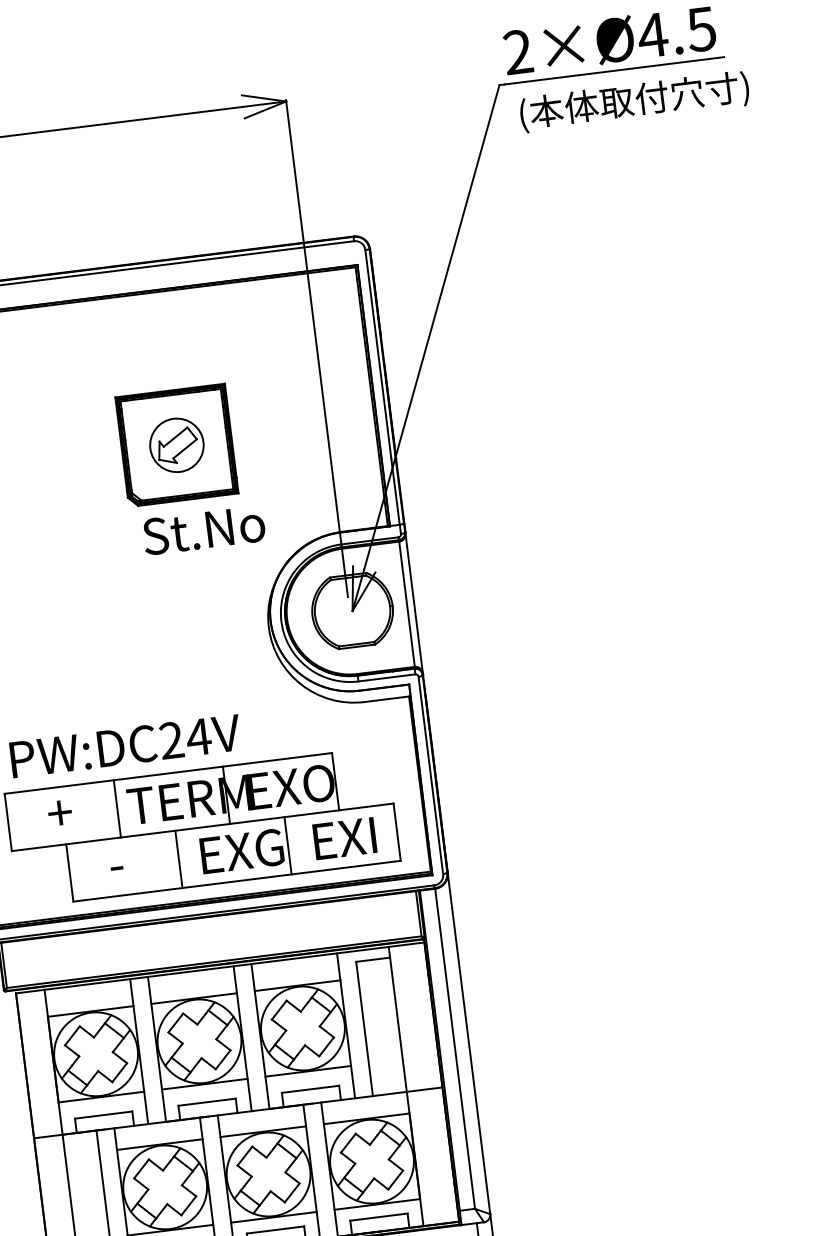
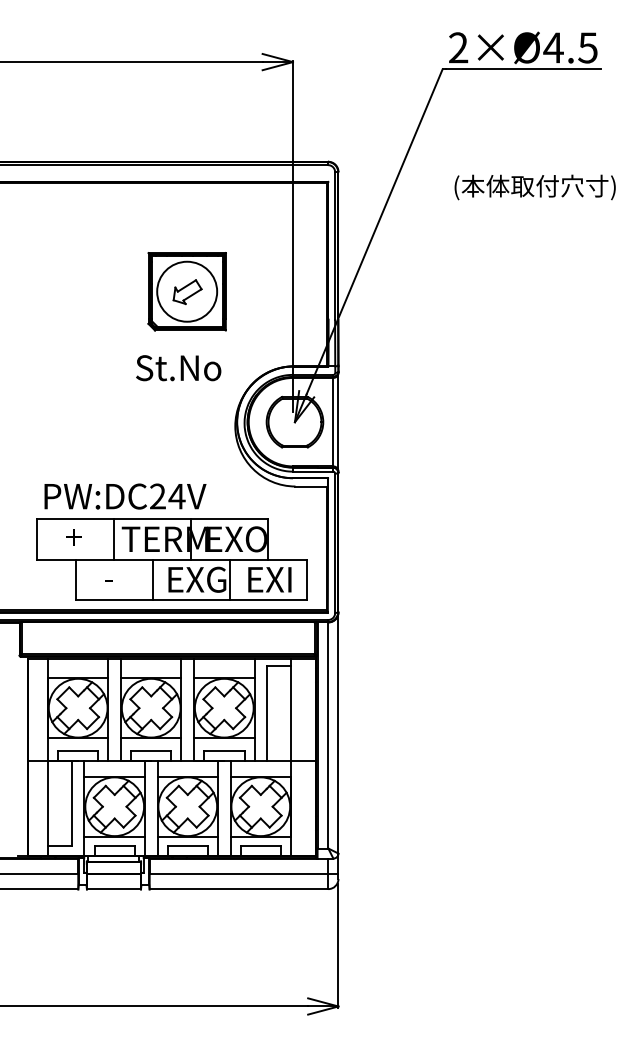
text: (633, 101) -> (534, 187), moved
circle: (175, 445) -> (186, 291), size x1.6
text: (203, 530) -> (178, 368), moved

